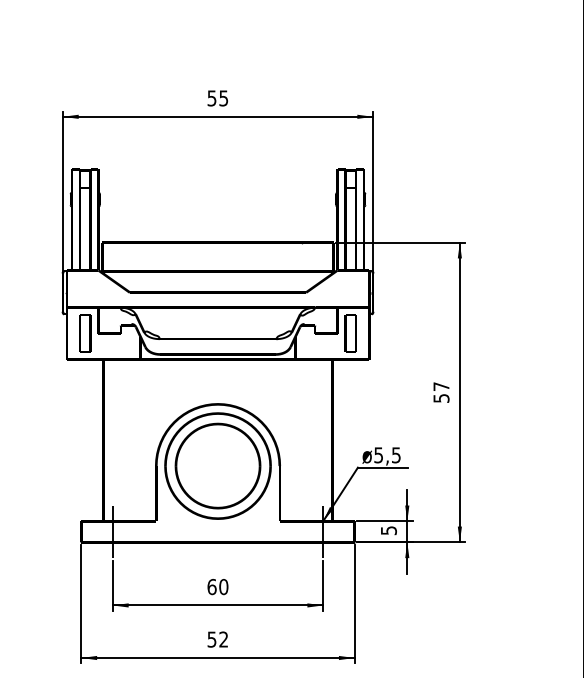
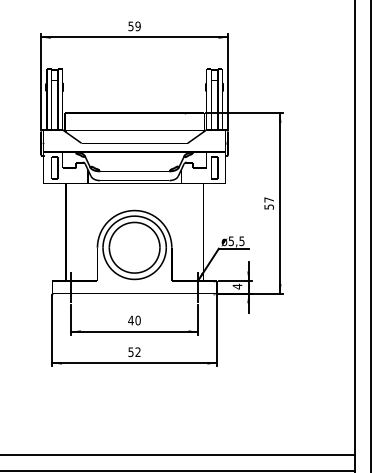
text: (222, 96) -> (137, 25), 55 -> 59
text: (388, 530) -> (237, 286), 5 -> 4
text: (211, 586) -> (130, 320), 60 -> 40

